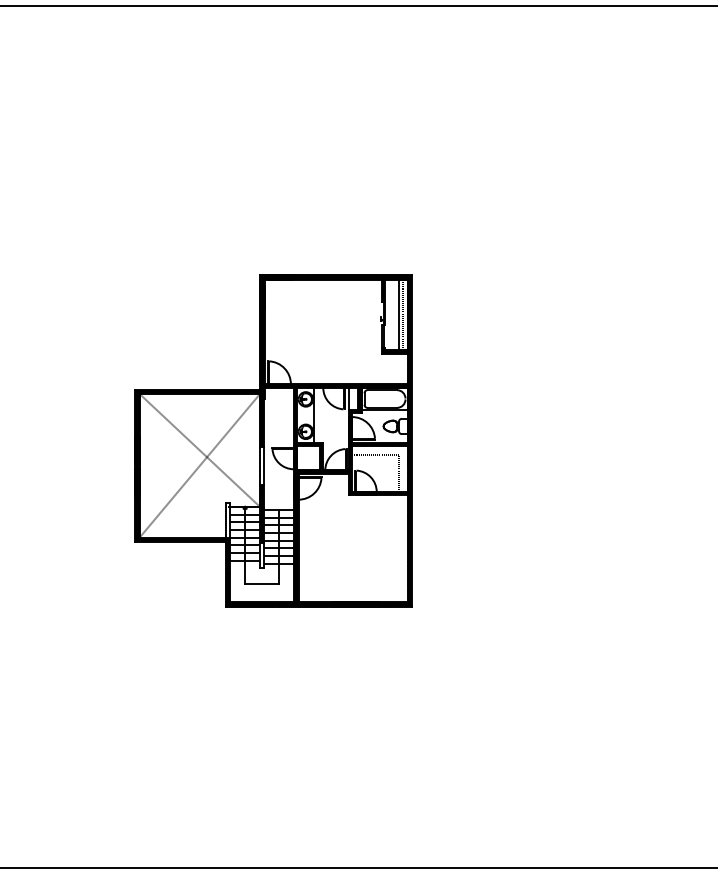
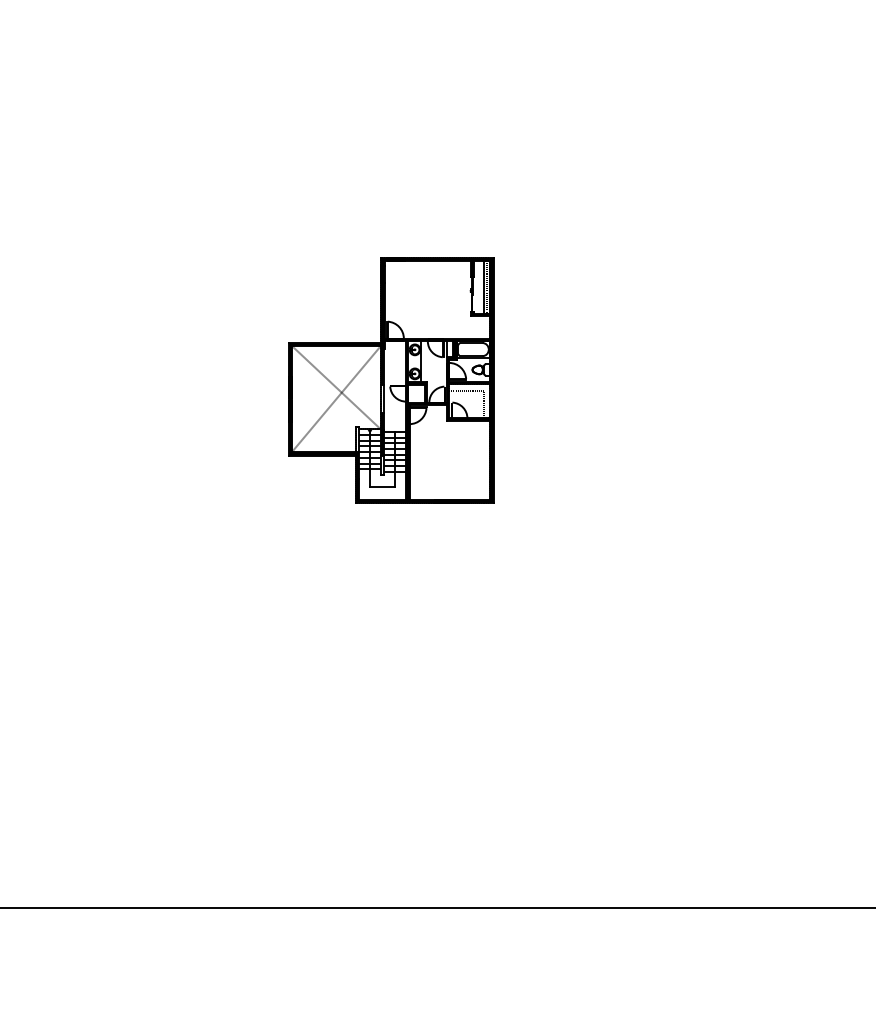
part: (273, 440) -> (390, 380), size x0.6

